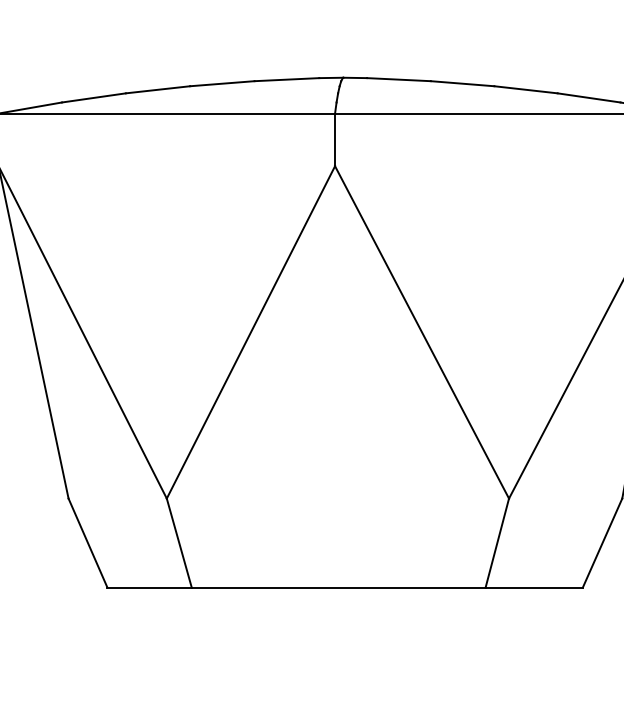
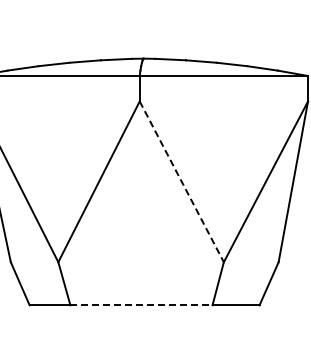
line: (421, 331) -> (181, 181), solid -> dashed
line: (338, 588) -> (141, 305), solid -> dashed

